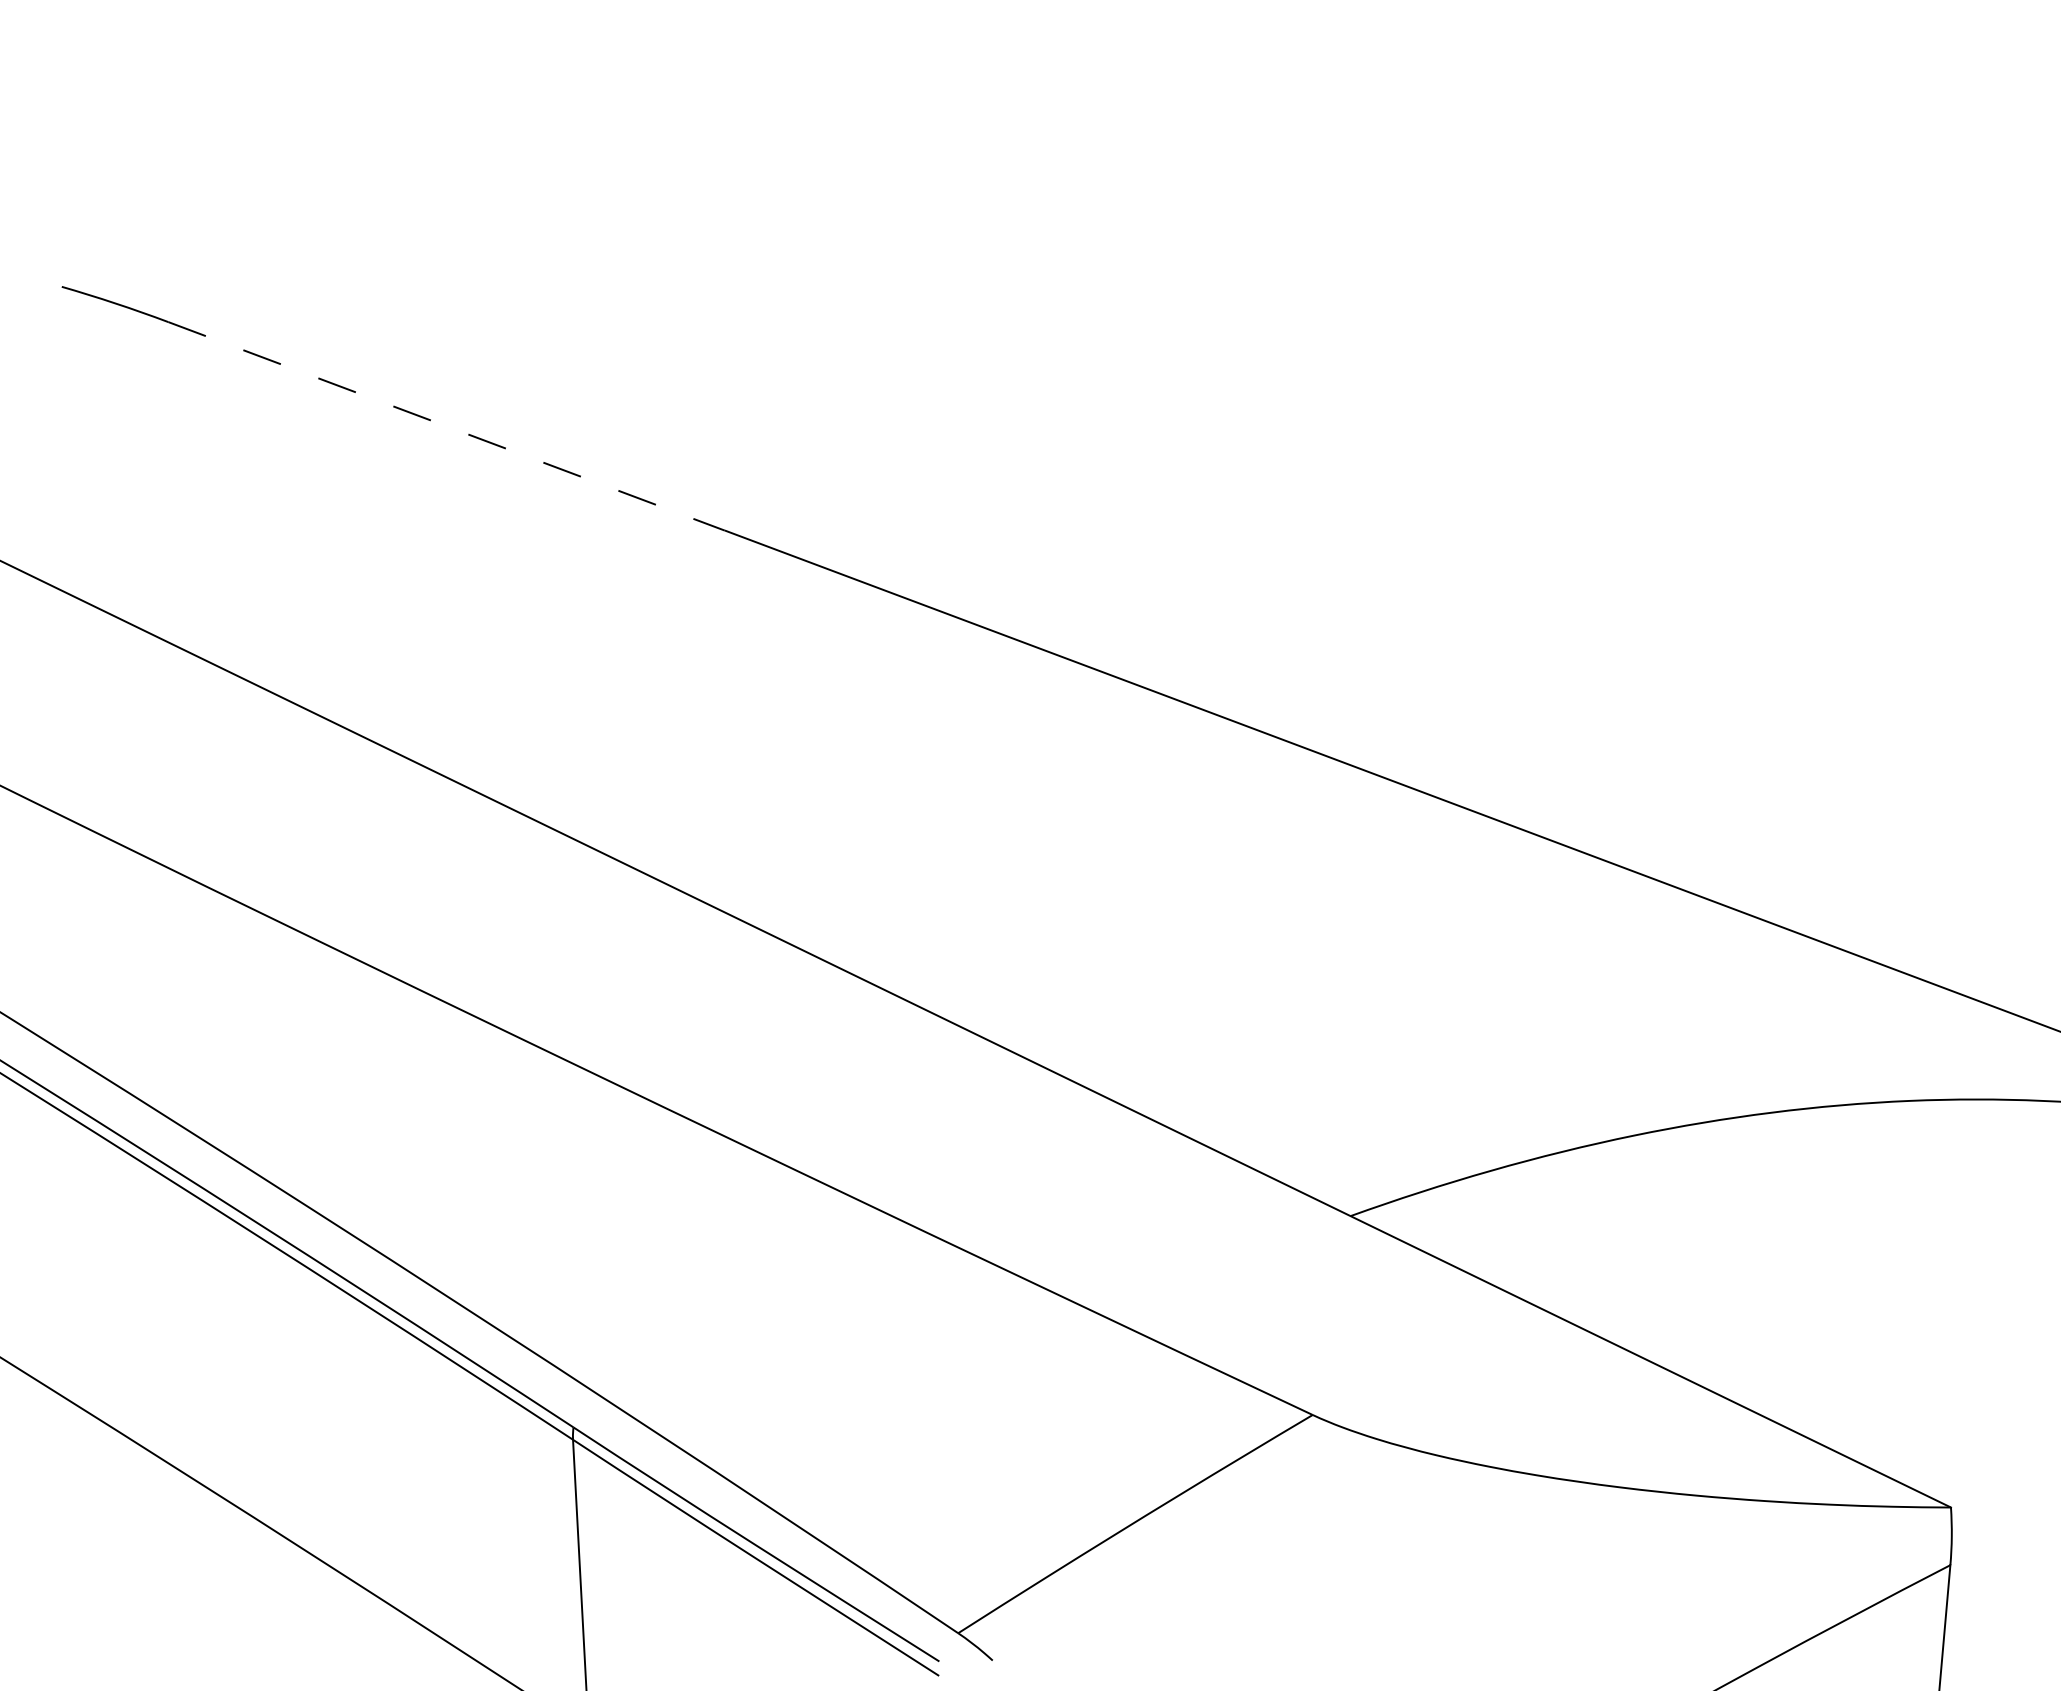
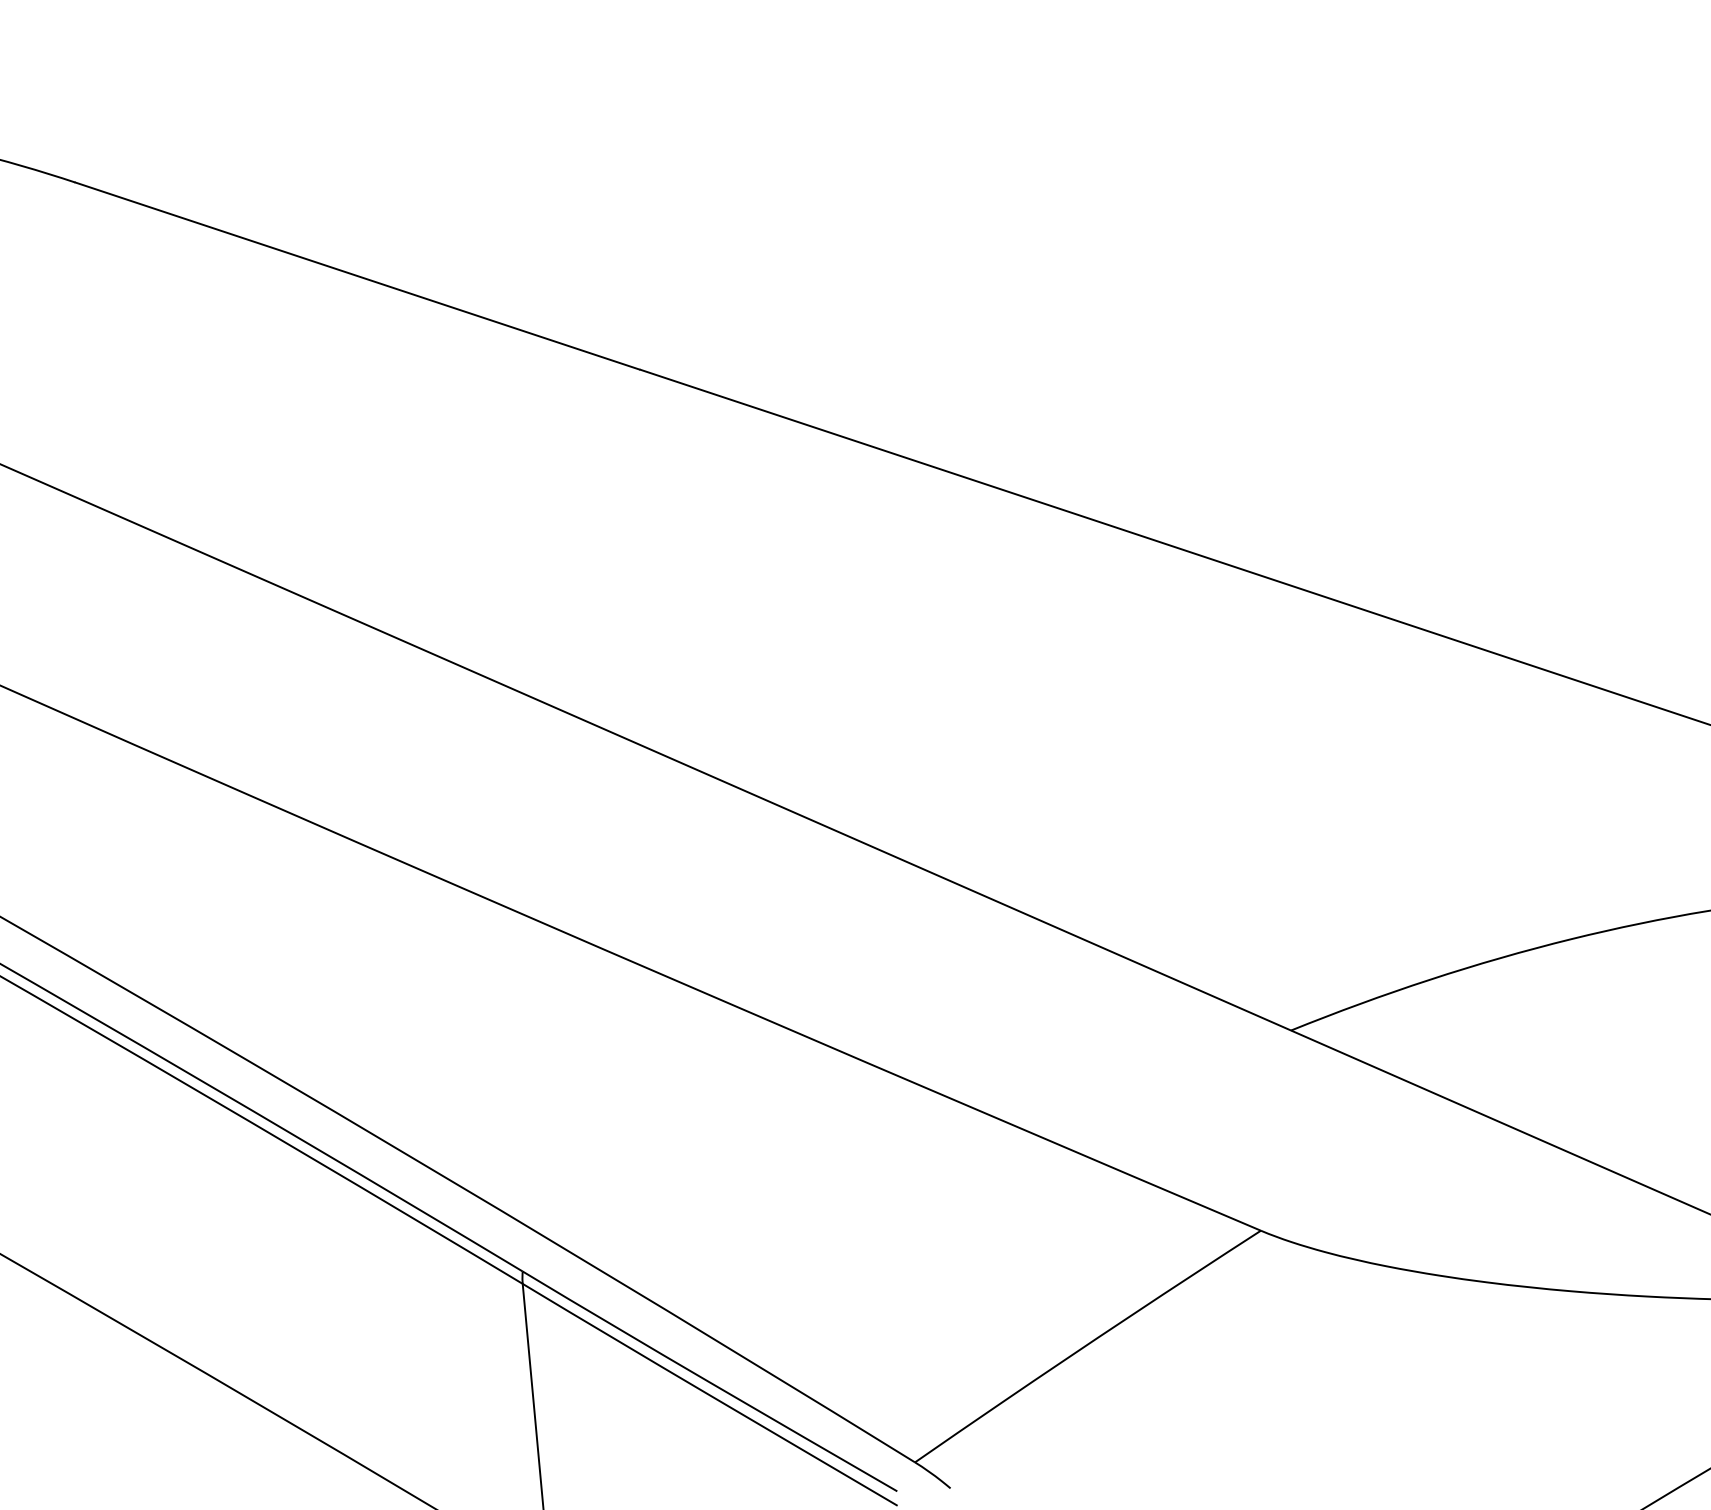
line: (447, 426) -> (358, 276), dashed -> solid

